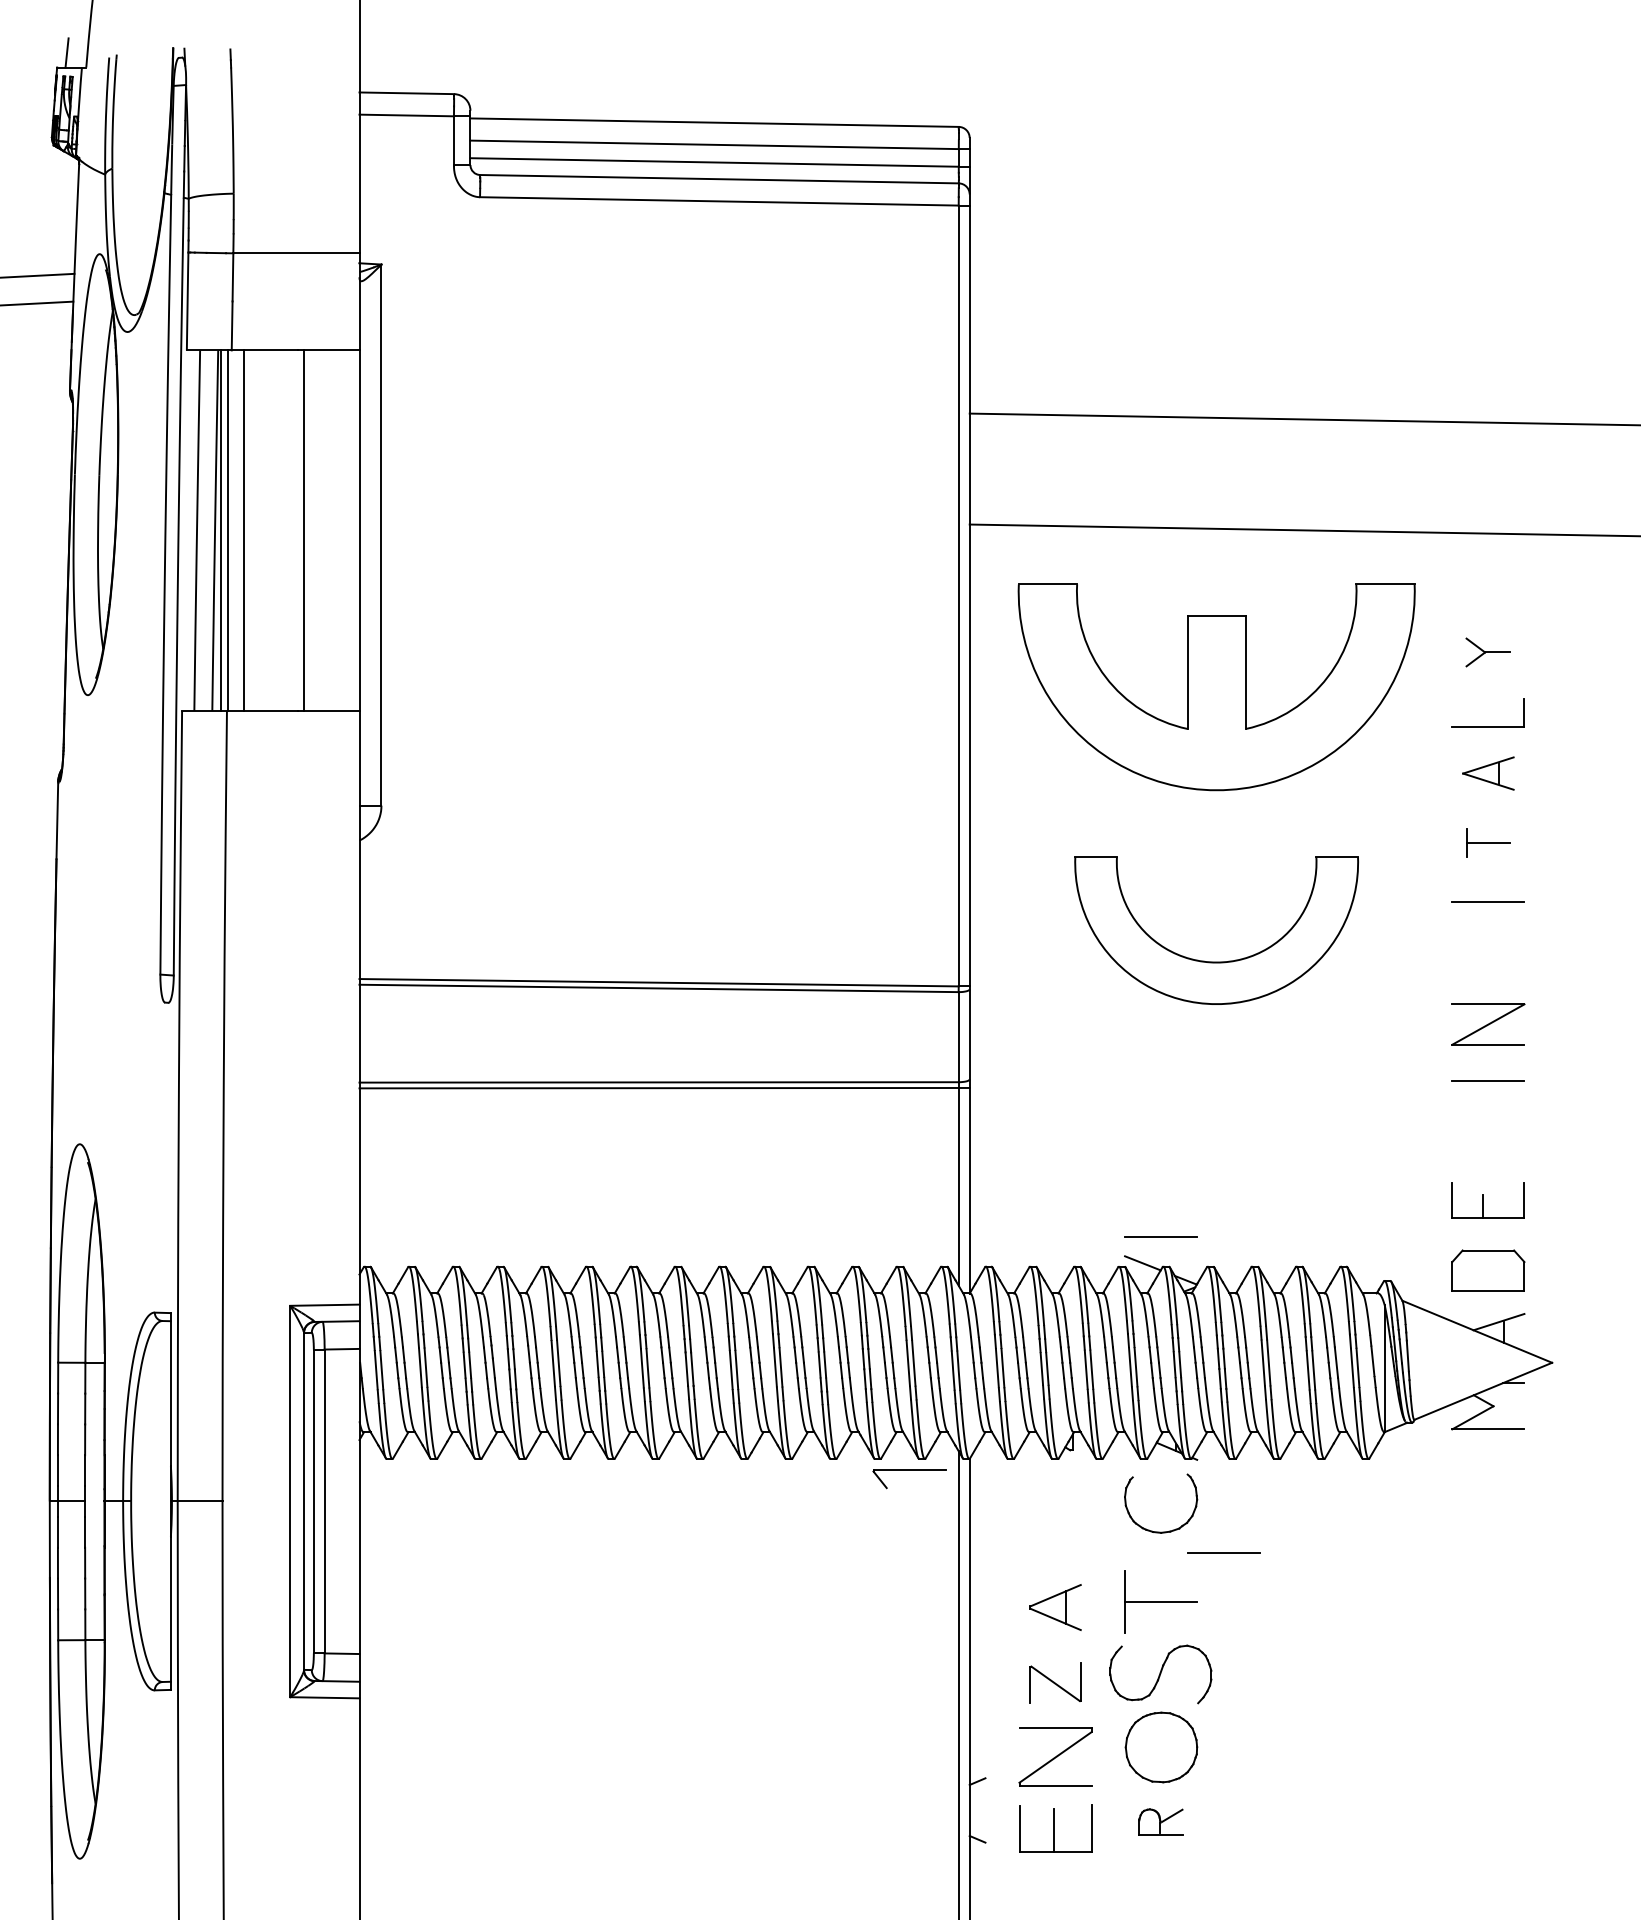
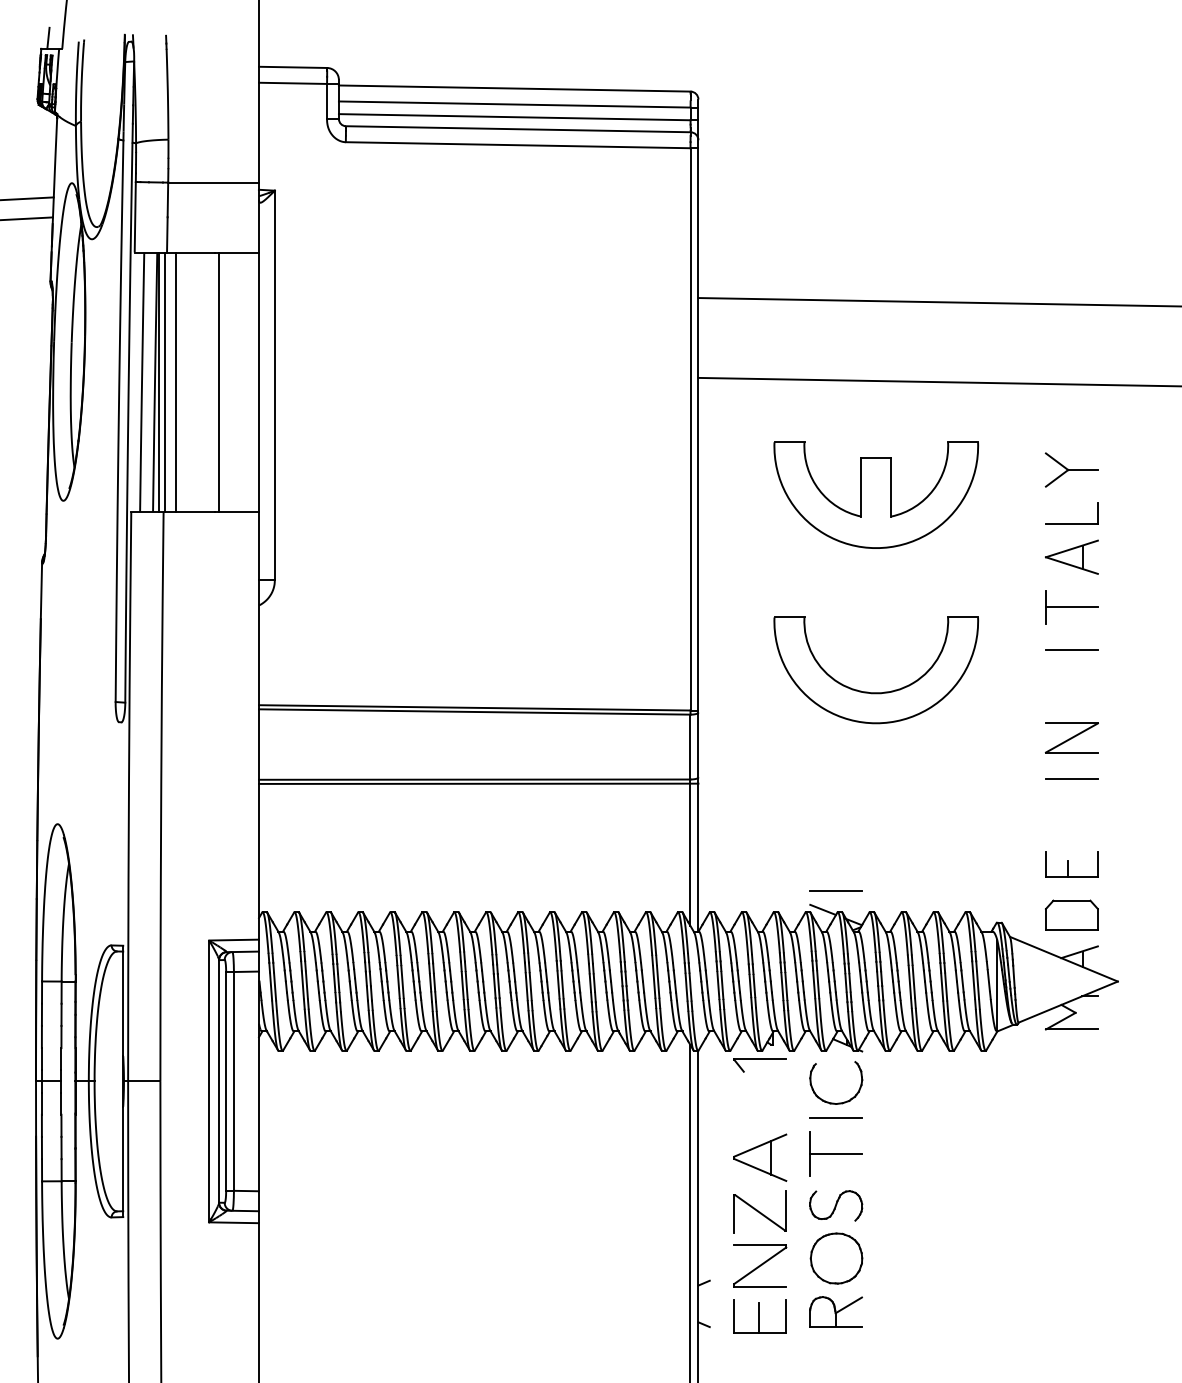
part: (1487, 652) -> (1071, 470), size x1.67
part: (1216, 687) -> (876, 495), size x0.71
part: (1488, 773) -> (1072, 557), size x1.43
part: (1487, 842) -> (1071, 606), size x1.67
part: (909, 1470) -> (760, 1059), moved
line: (1223, 1552) -> (835, 1118), moved
part: (1055, 1607) -> (760, 1157), size x1.43
part: (1161, 1673) -> (836, 1205), size x0.71
part: (1055, 1682) -> (760, 1211), size x1.43
part: (1160, 1821) -> (835, 1311), size x1.67

